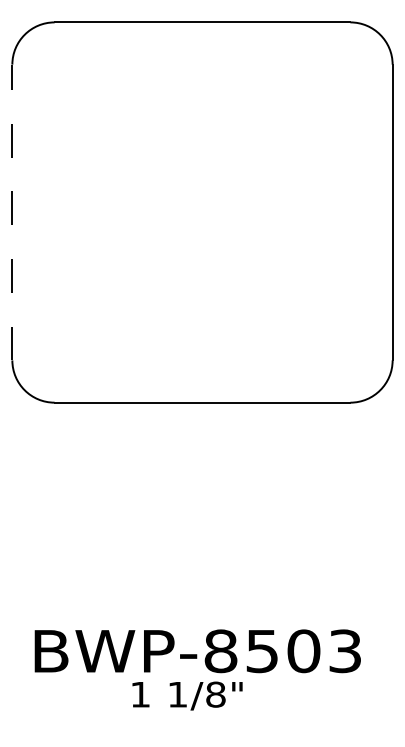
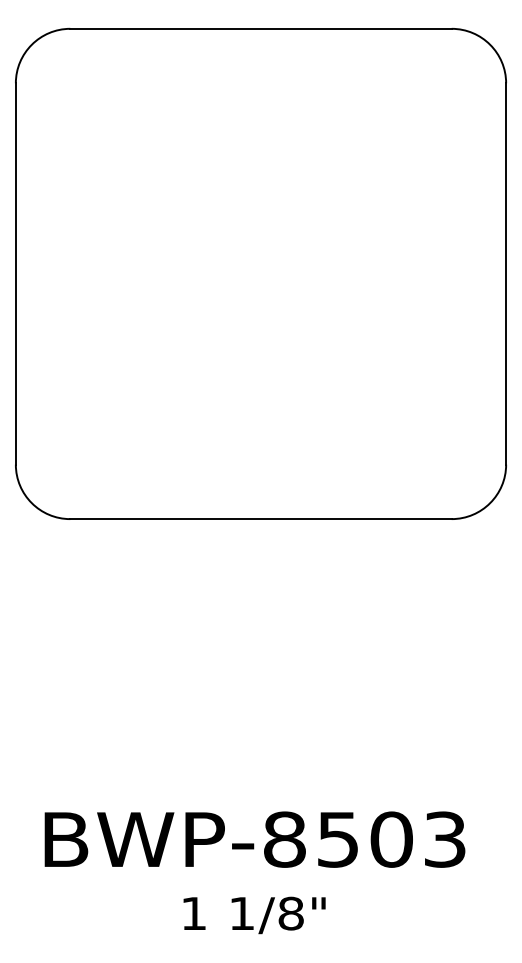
line: (12, 212) -> (16, 273), dashed -> solid
text: (187, 695) -> (254, 914), moved

